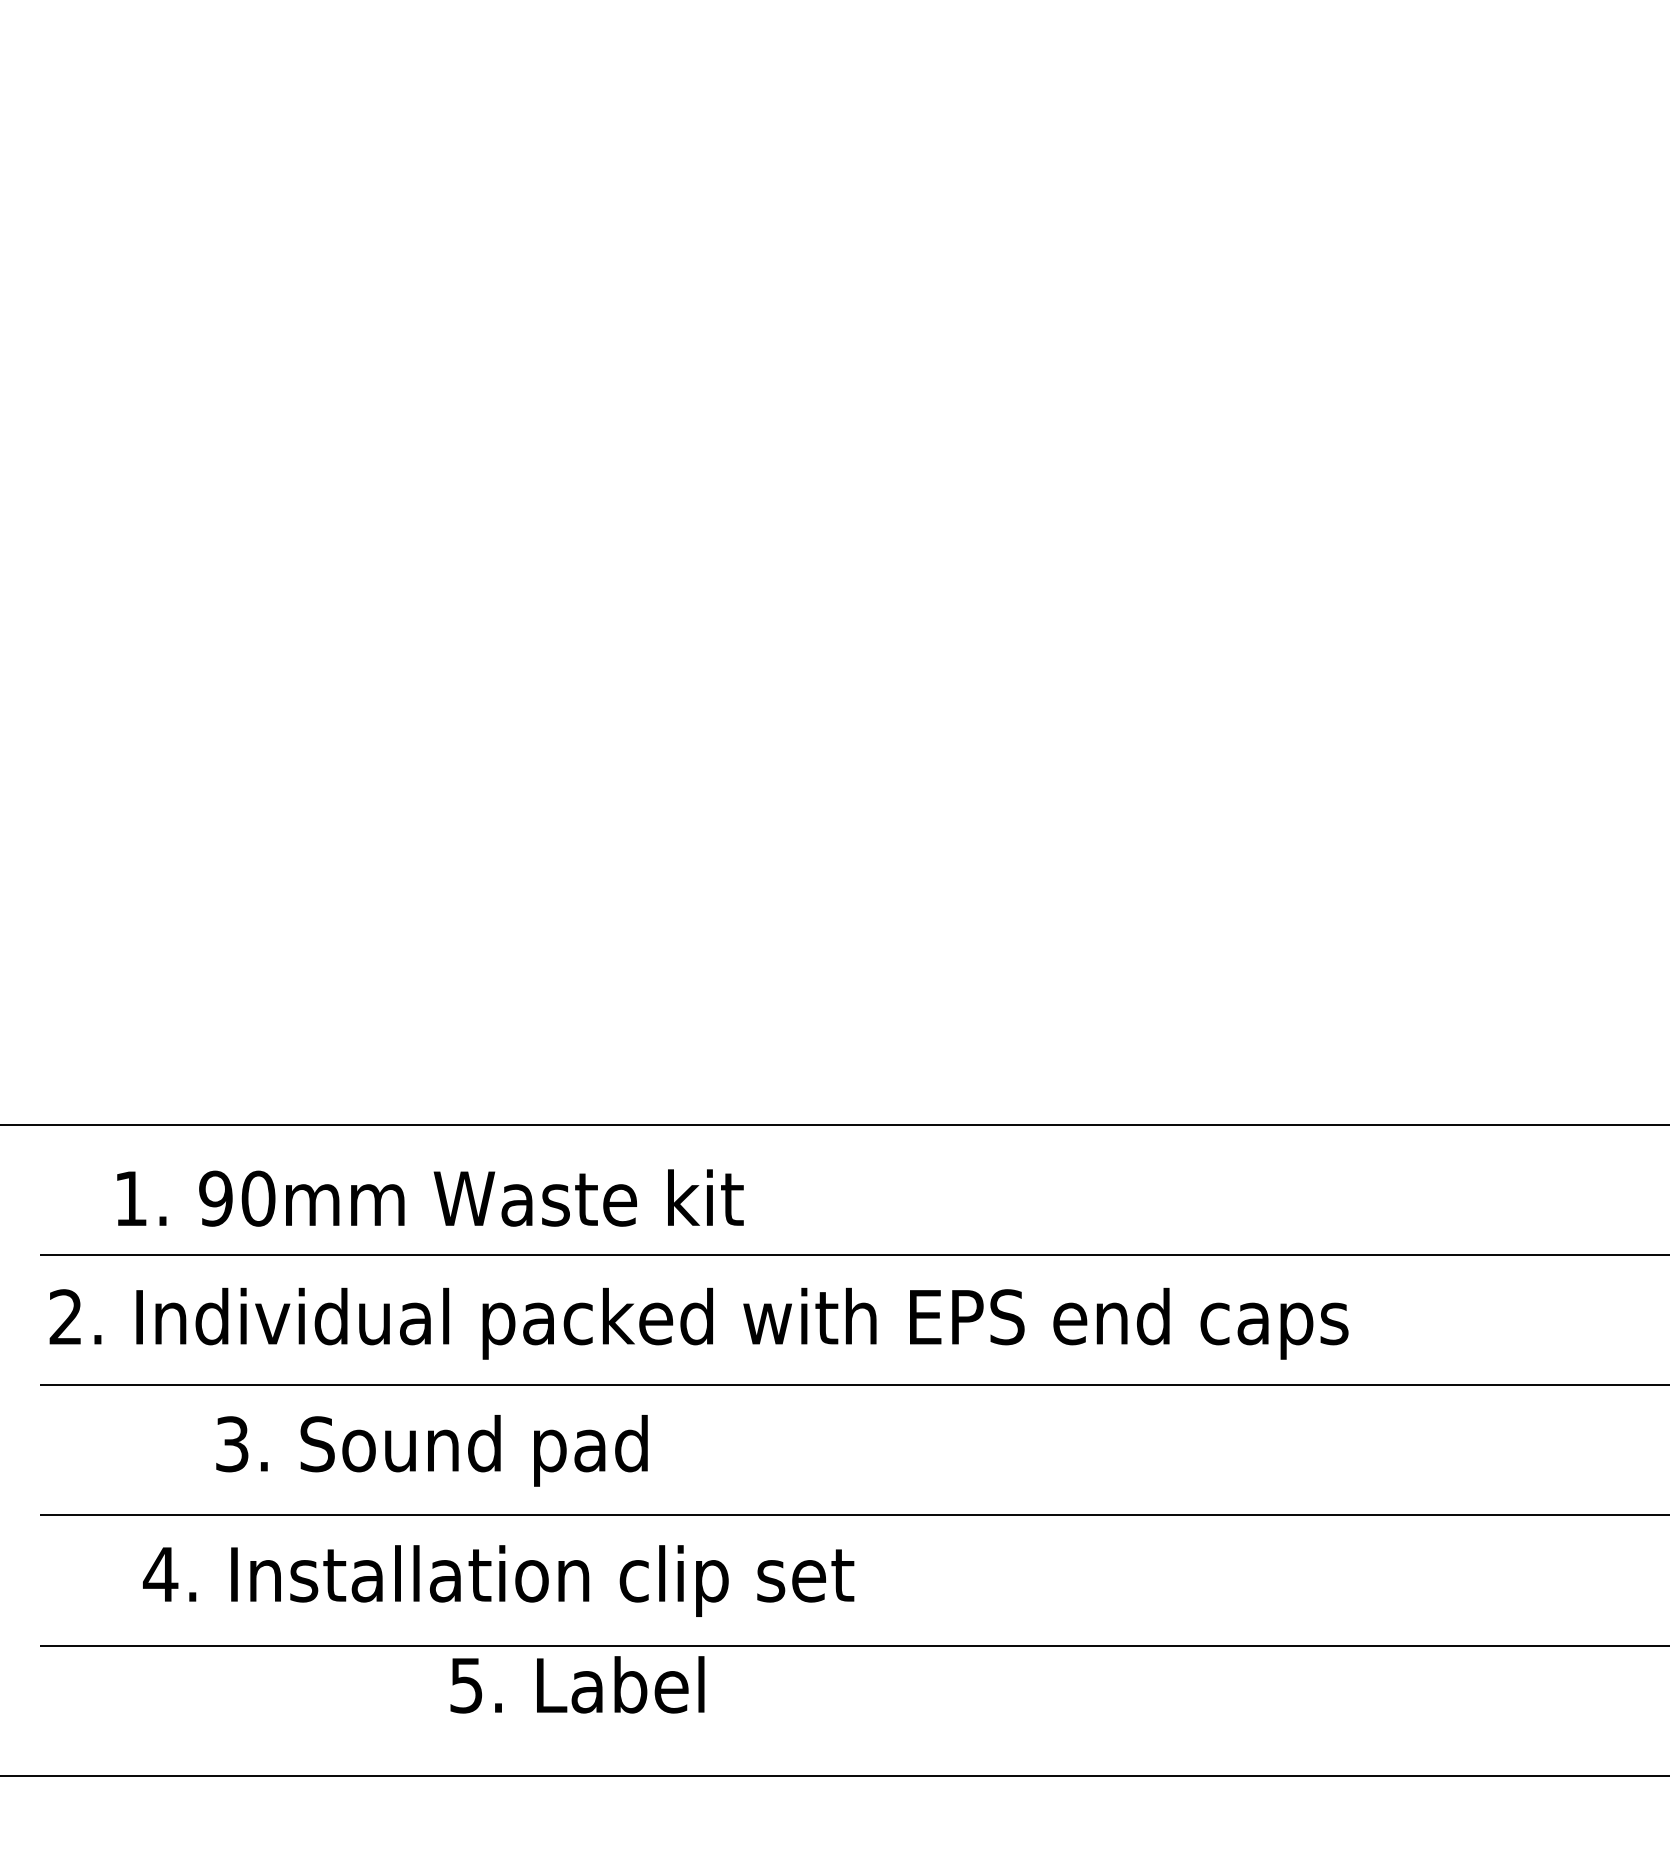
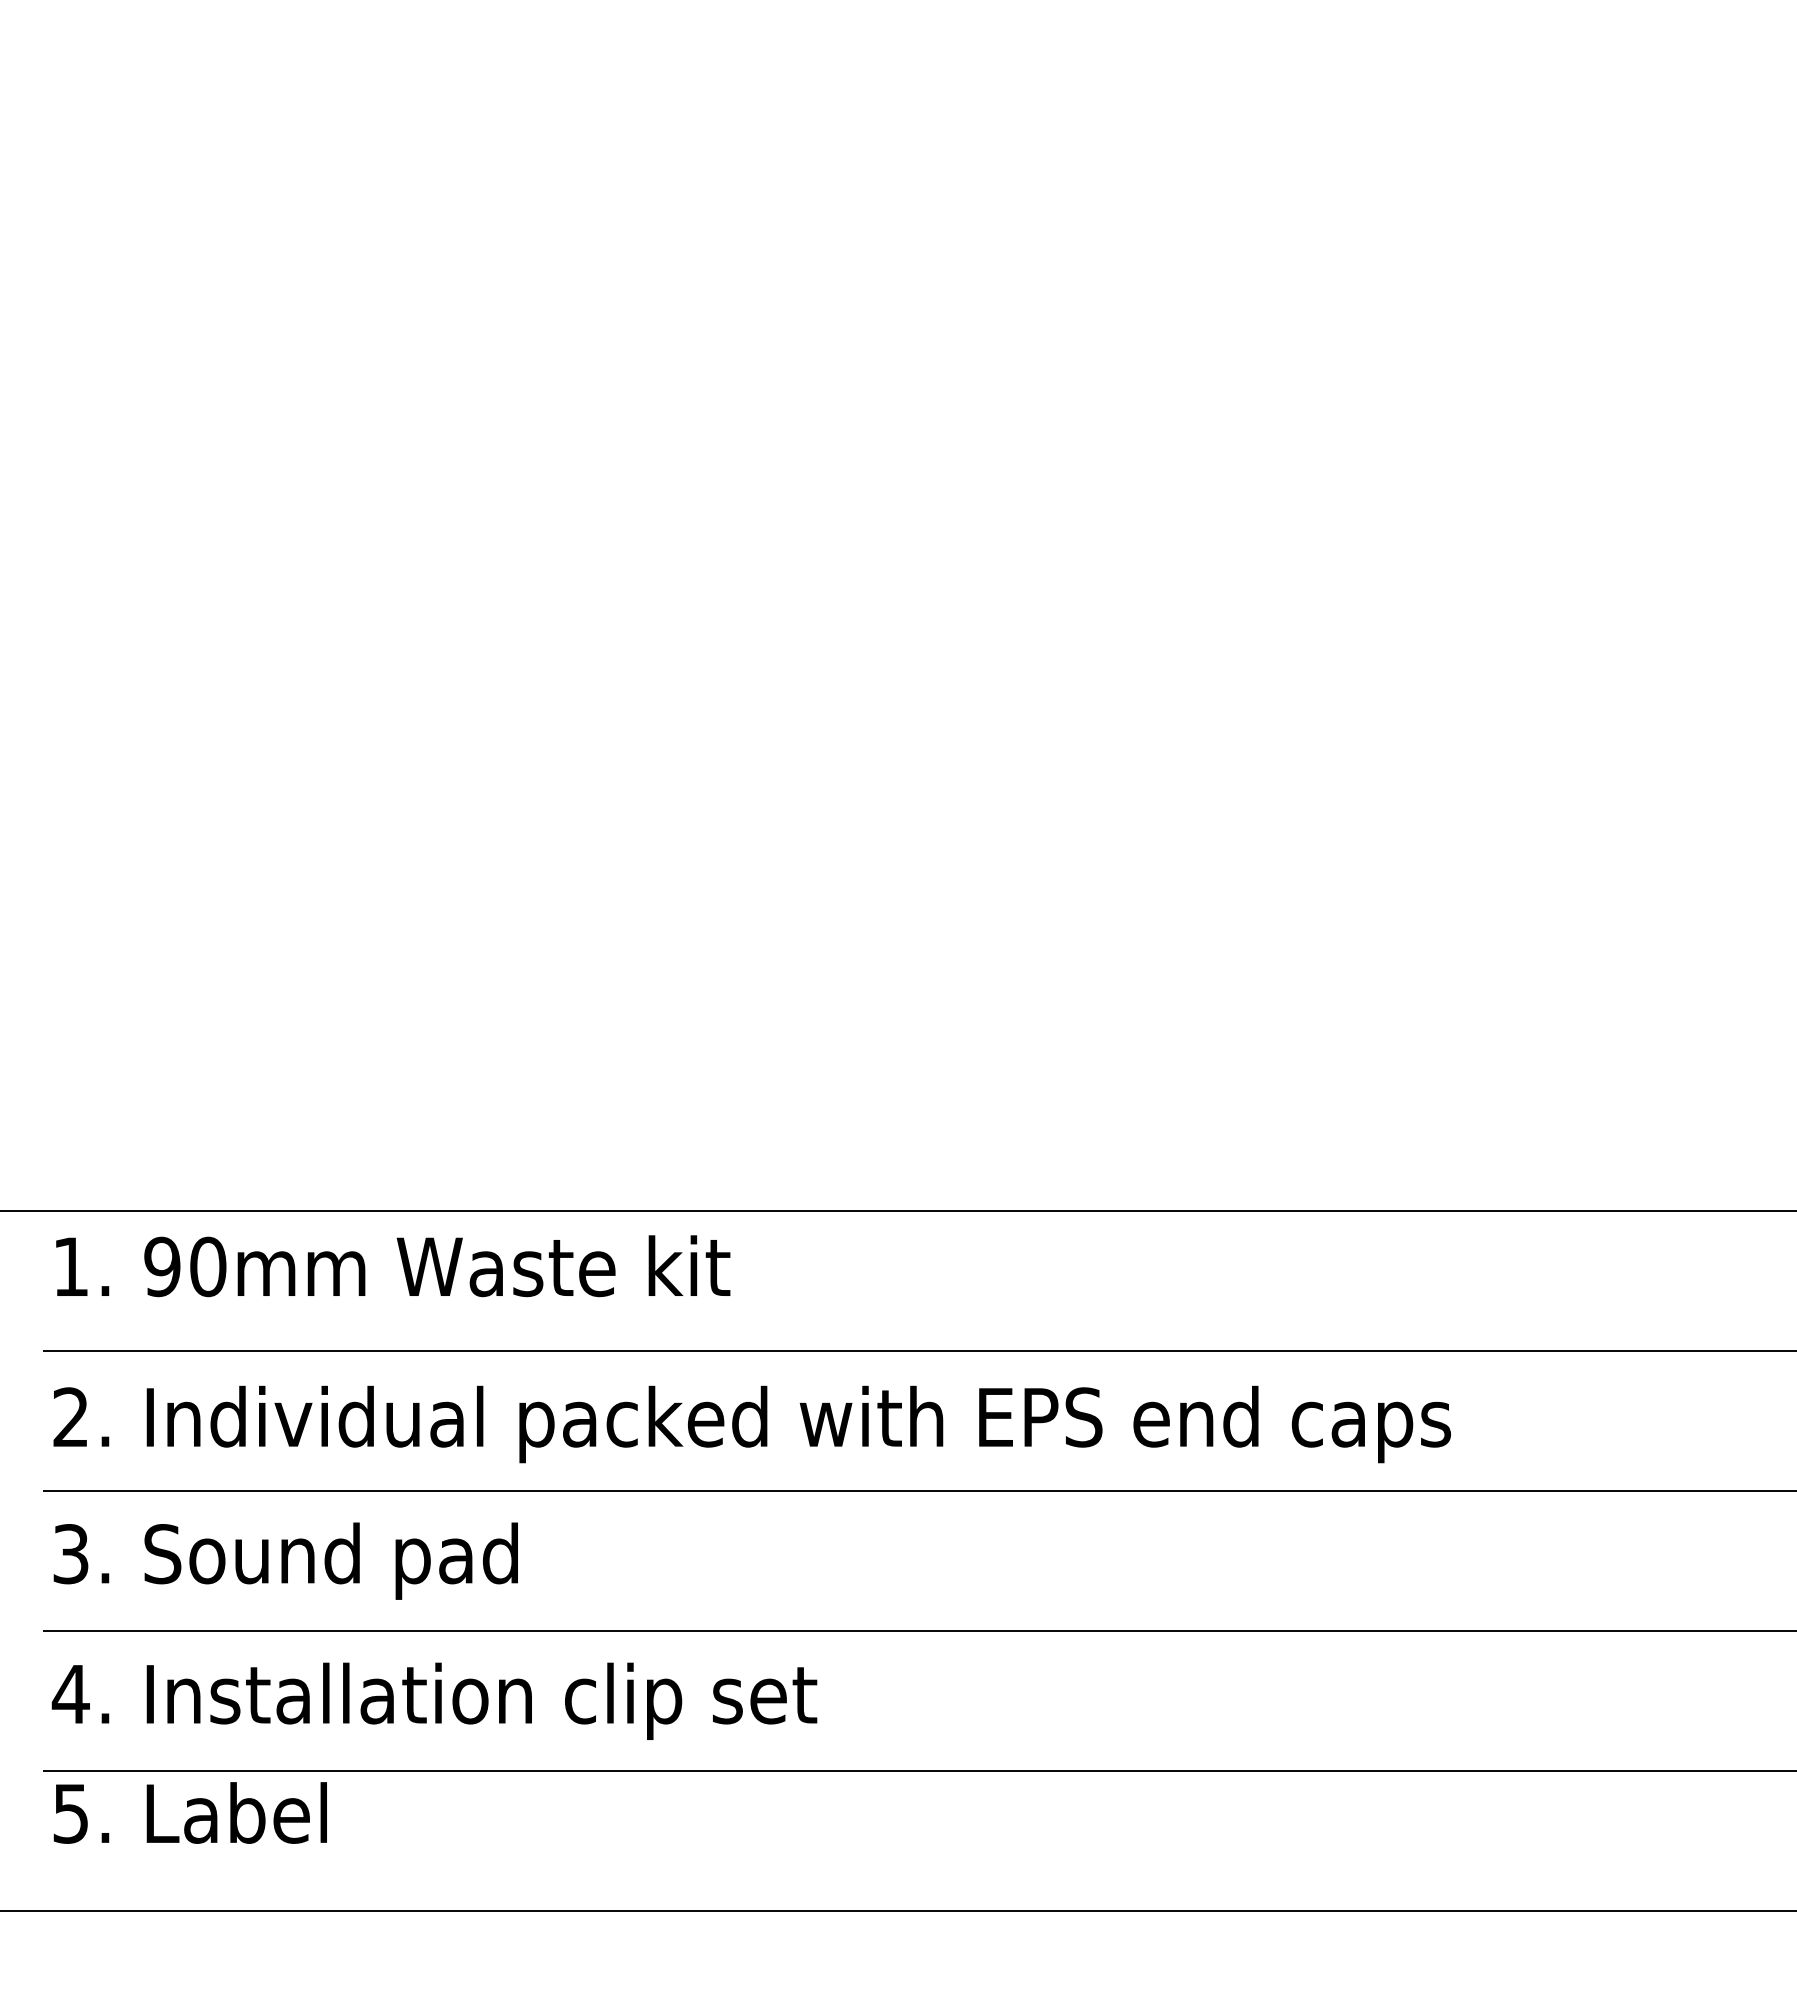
text: (430, 1198) -> (393, 1266), moved
text: (431, 1450) -> (285, 1560), moved
text: (498, 1580) -> (434, 1700), moved
text: (576, 1684) -> (189, 1812), moved

